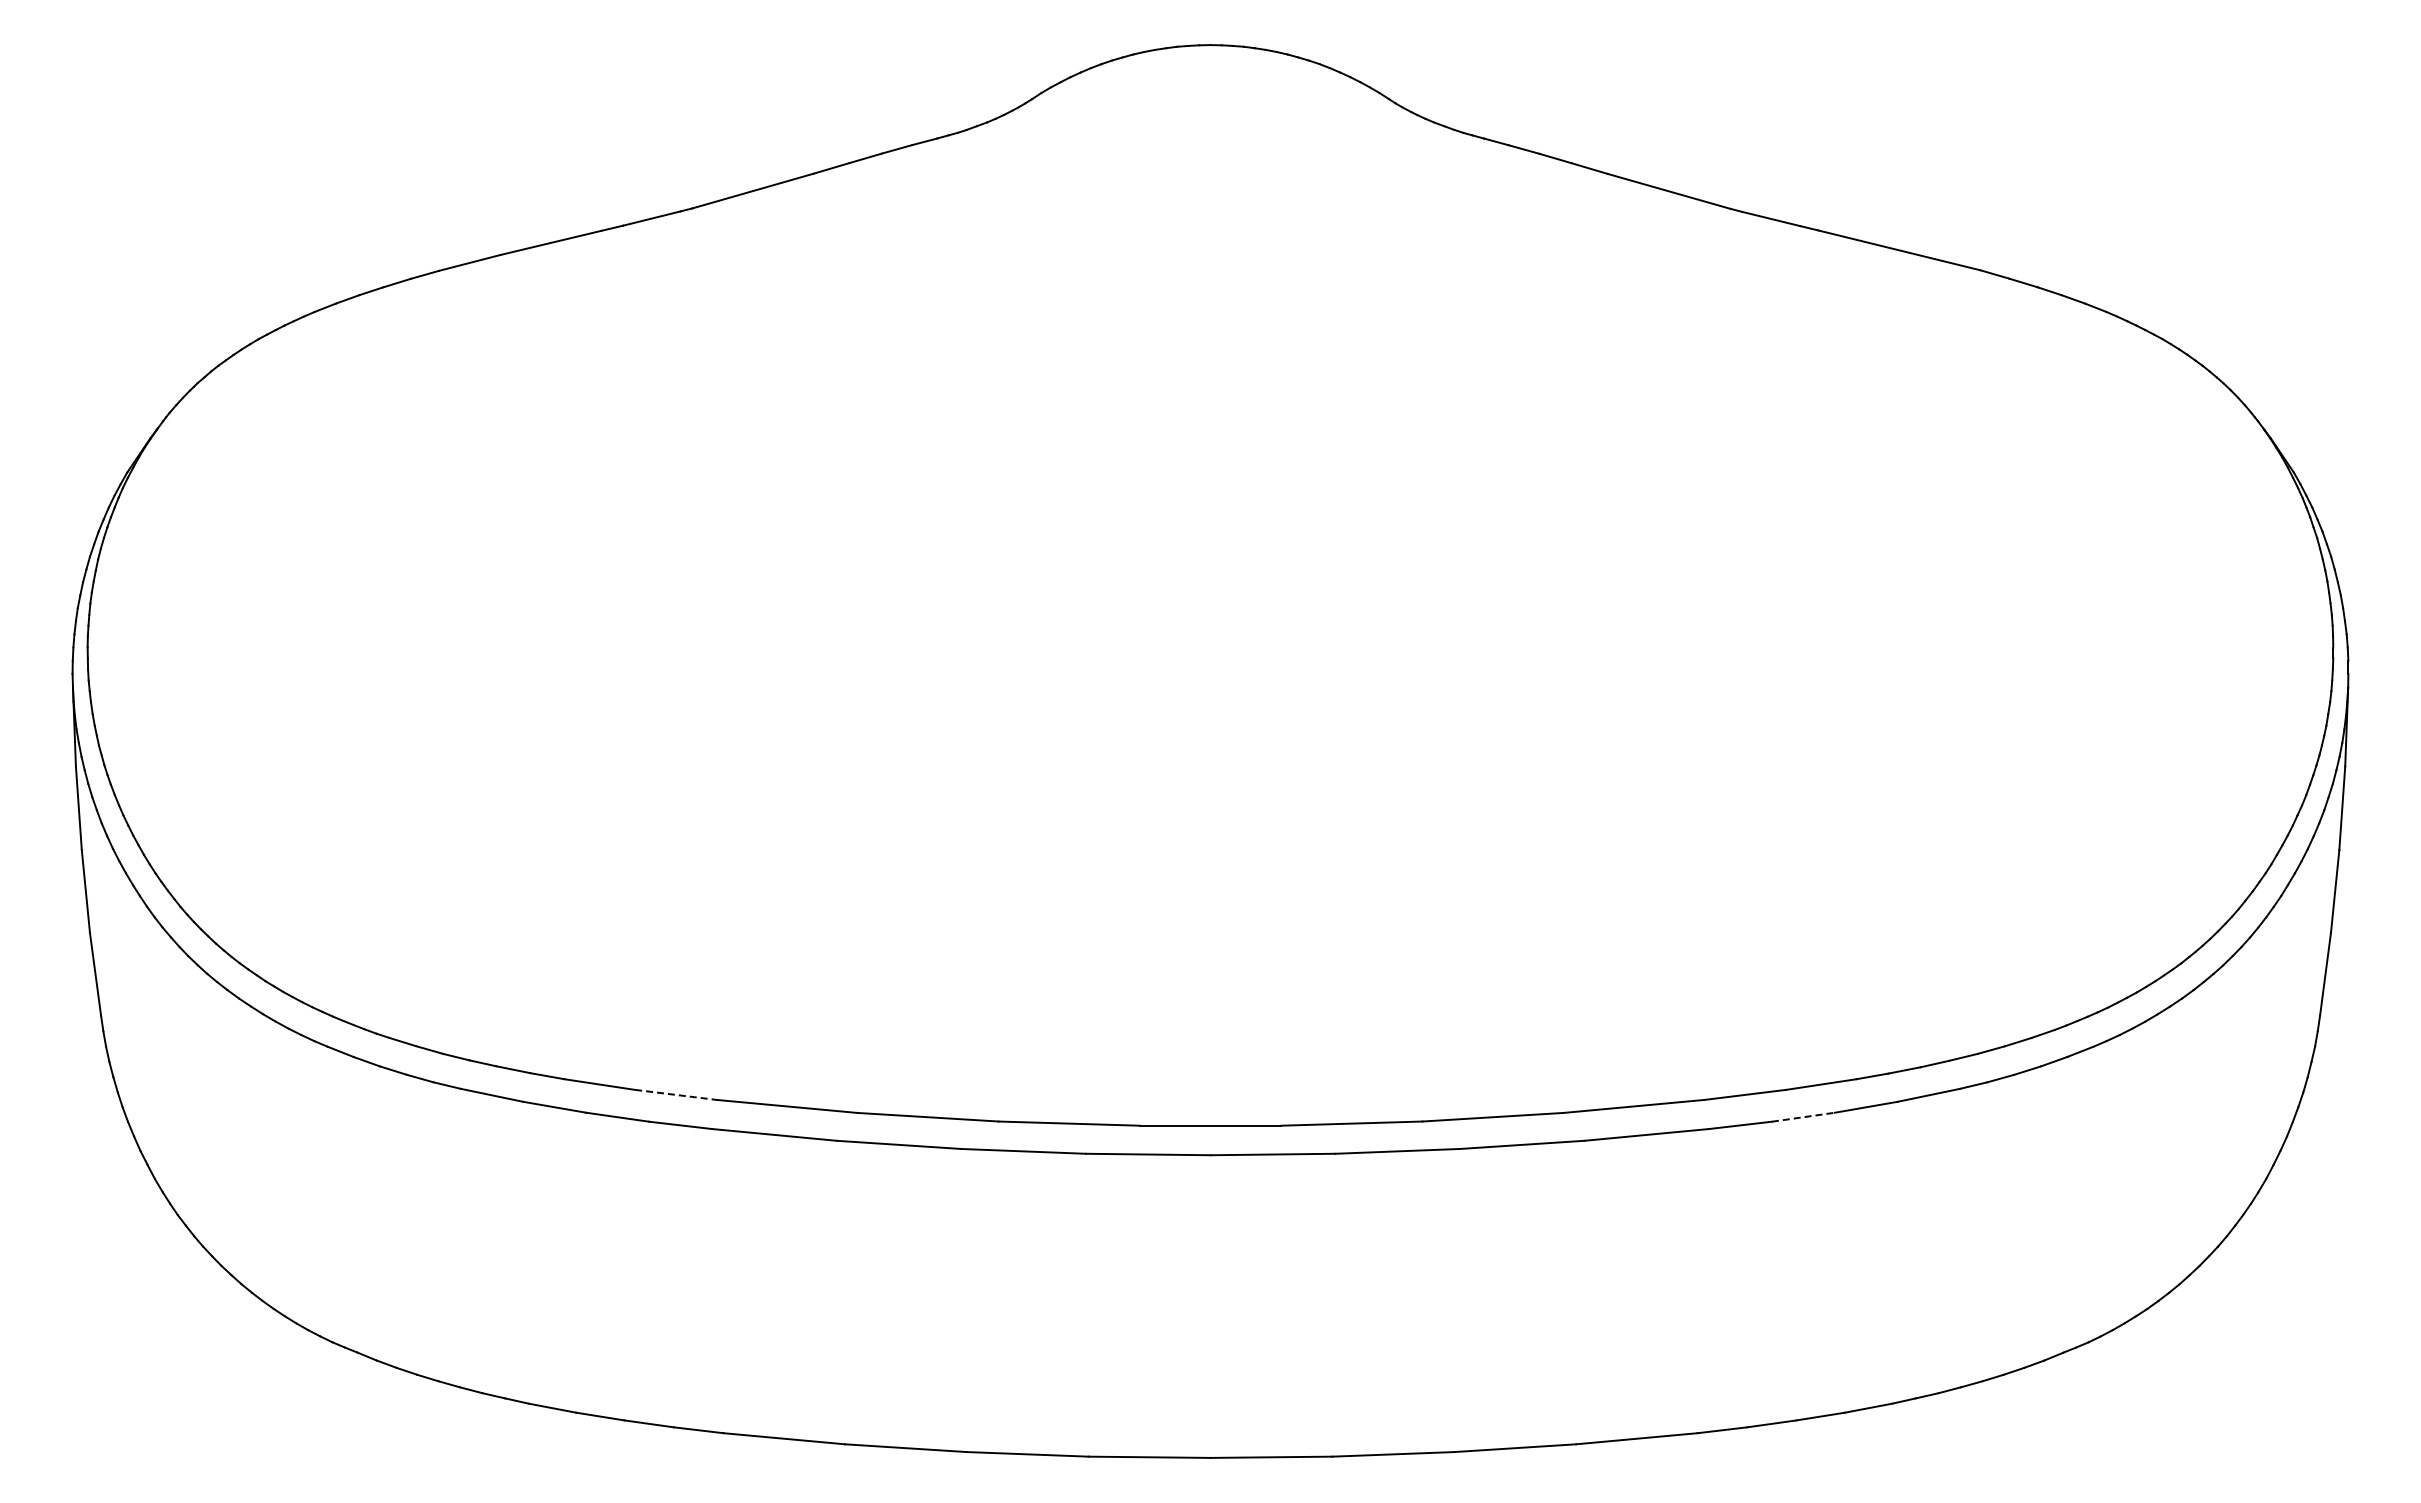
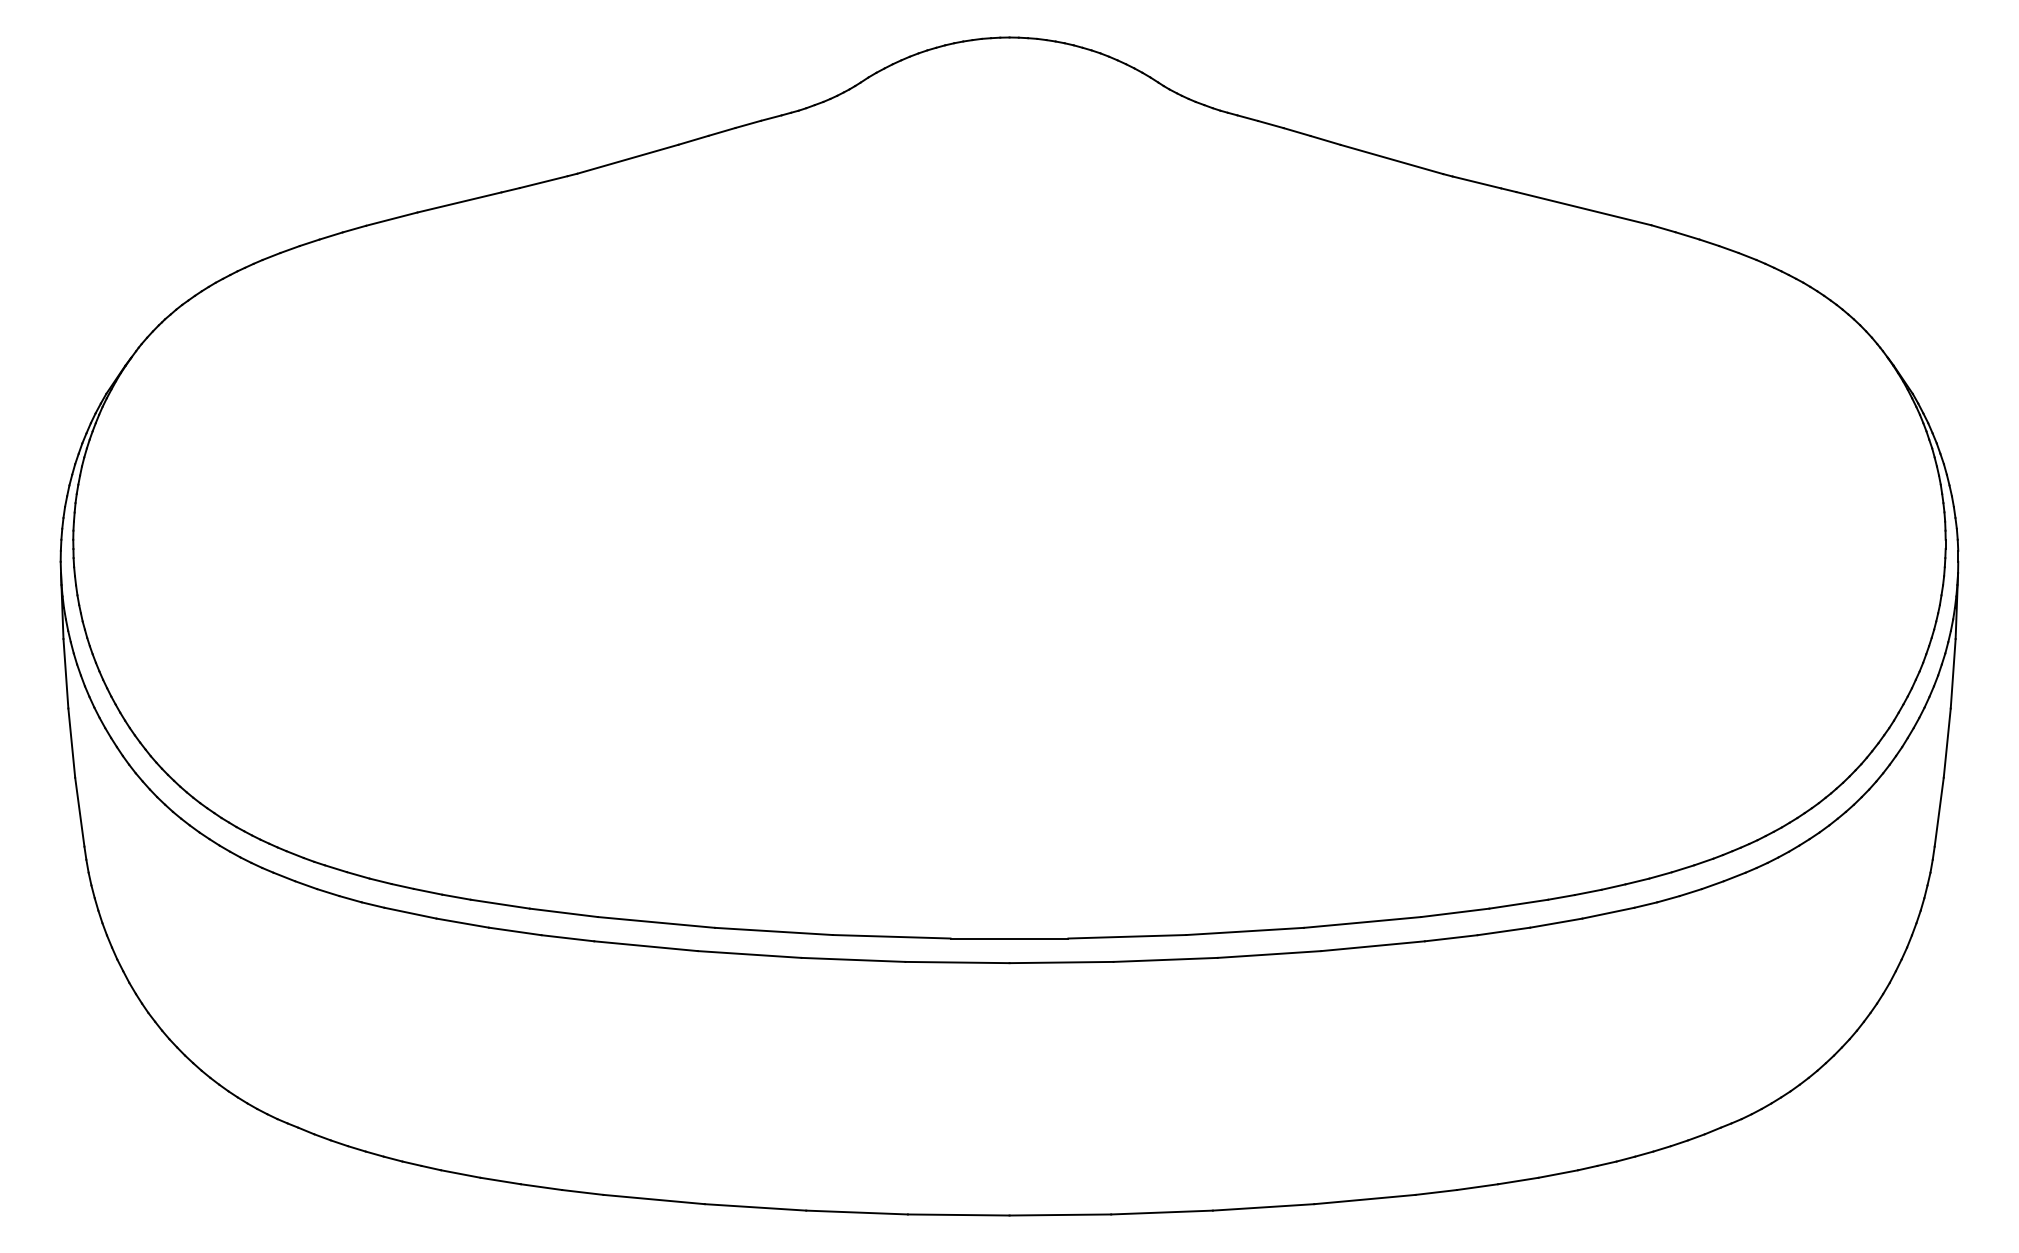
line: (676, 1094) -> (564, 912), dashed -> solid
line: (1803, 1117) -> (1503, 931), dashed -> solid

